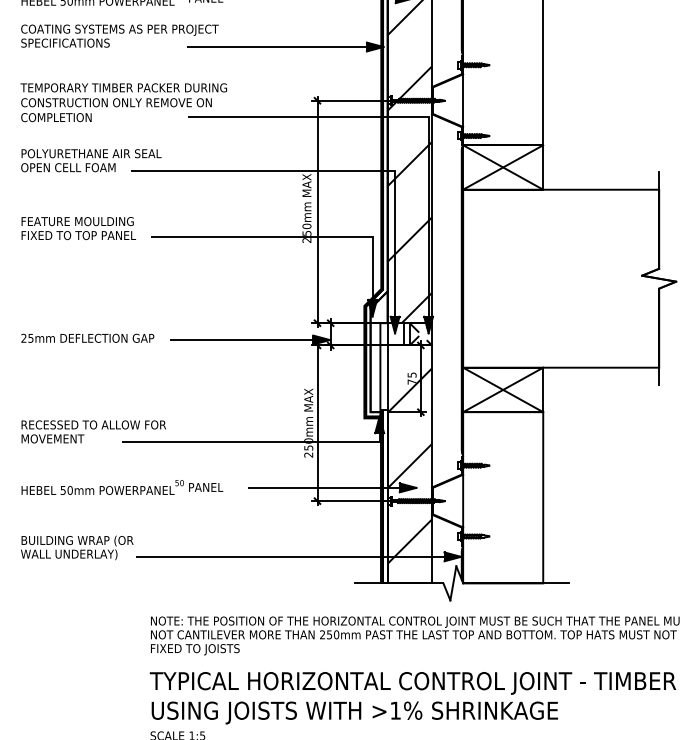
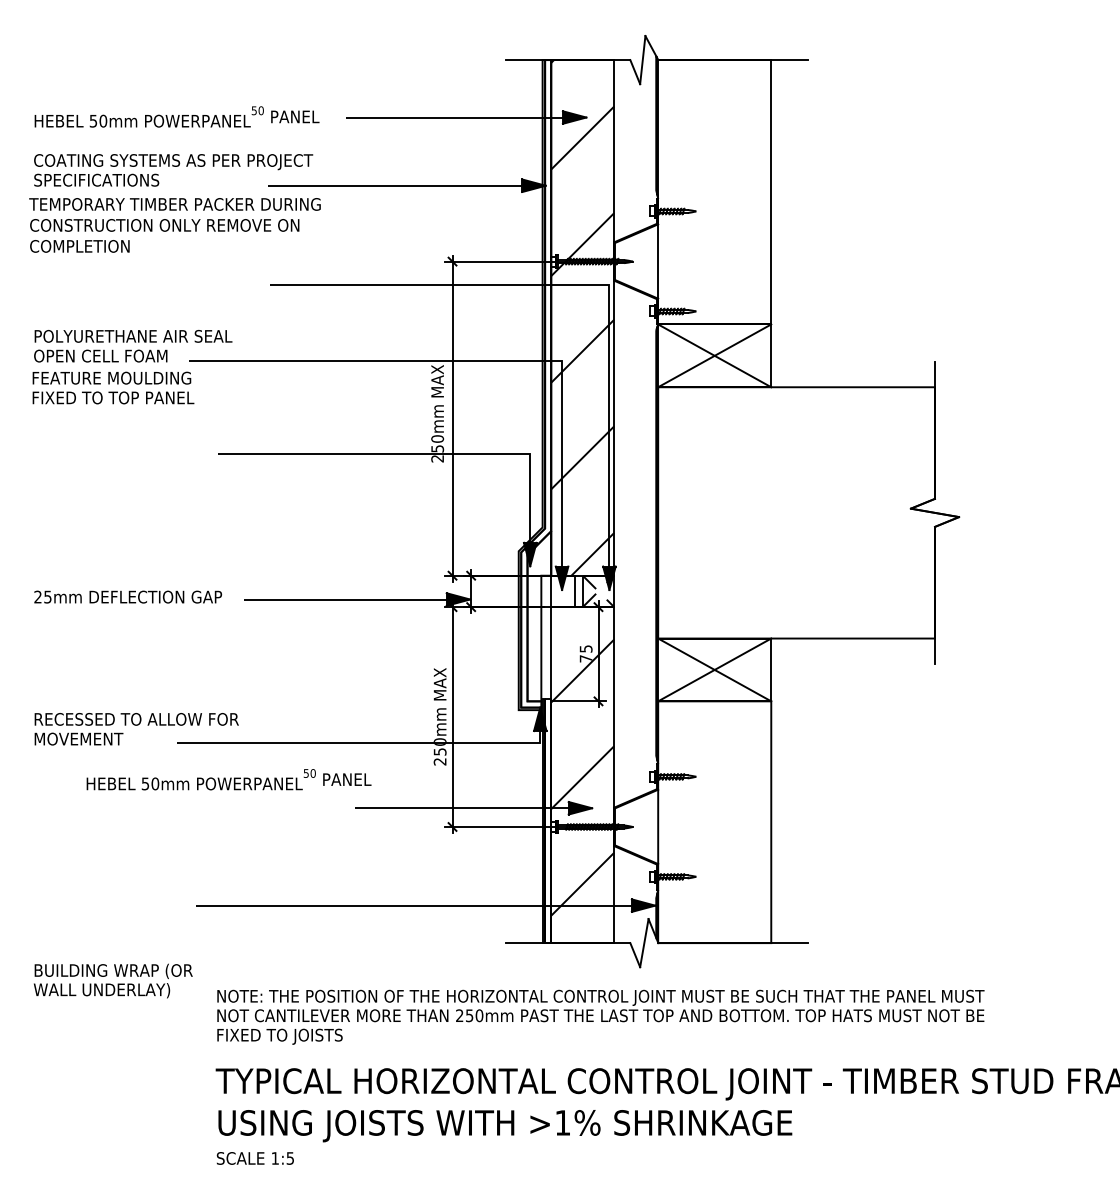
text: (123, 102) -> (174, 225), moved
text: (78, 228) -> (113, 387), moved
text: (122, 487) -> (228, 779), moved
text: (77, 547) -> (113, 980), moved

